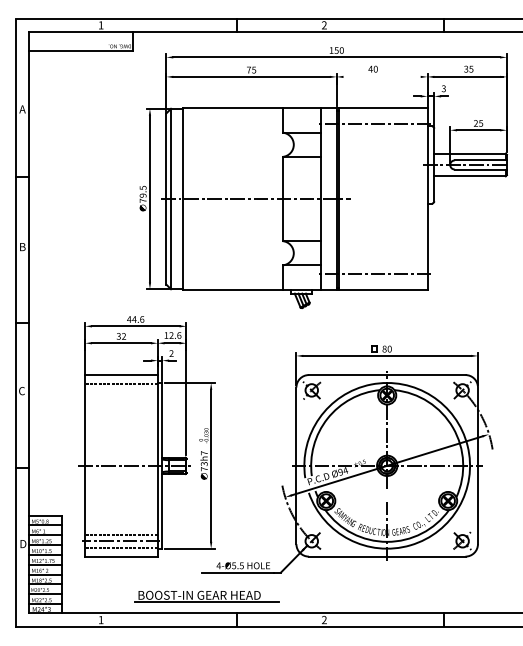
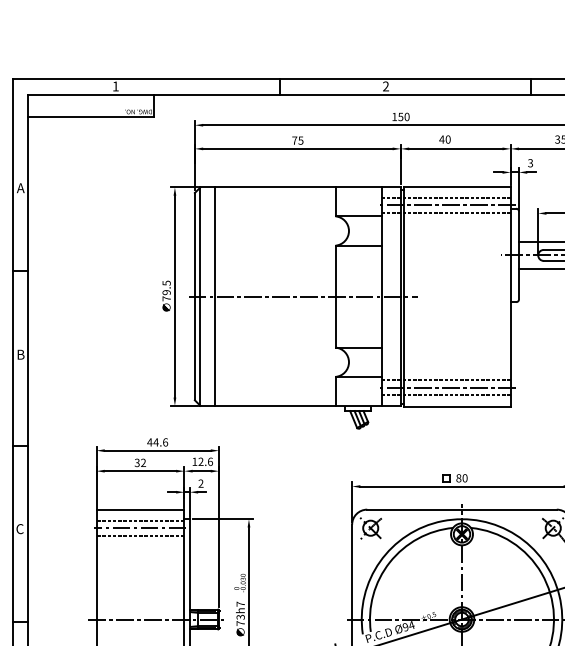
line: (381, 76) -> (455, 148), added
line: (373, 117) -> (445, 197), added
line: (373, 129) -> (445, 212), added
line: (373, 268) -> (445, 380), added
line: (373, 280) -> (445, 395), added
line: (120, 390) -> (139, 528), added
line: (121, 396) -> (140, 535), added

